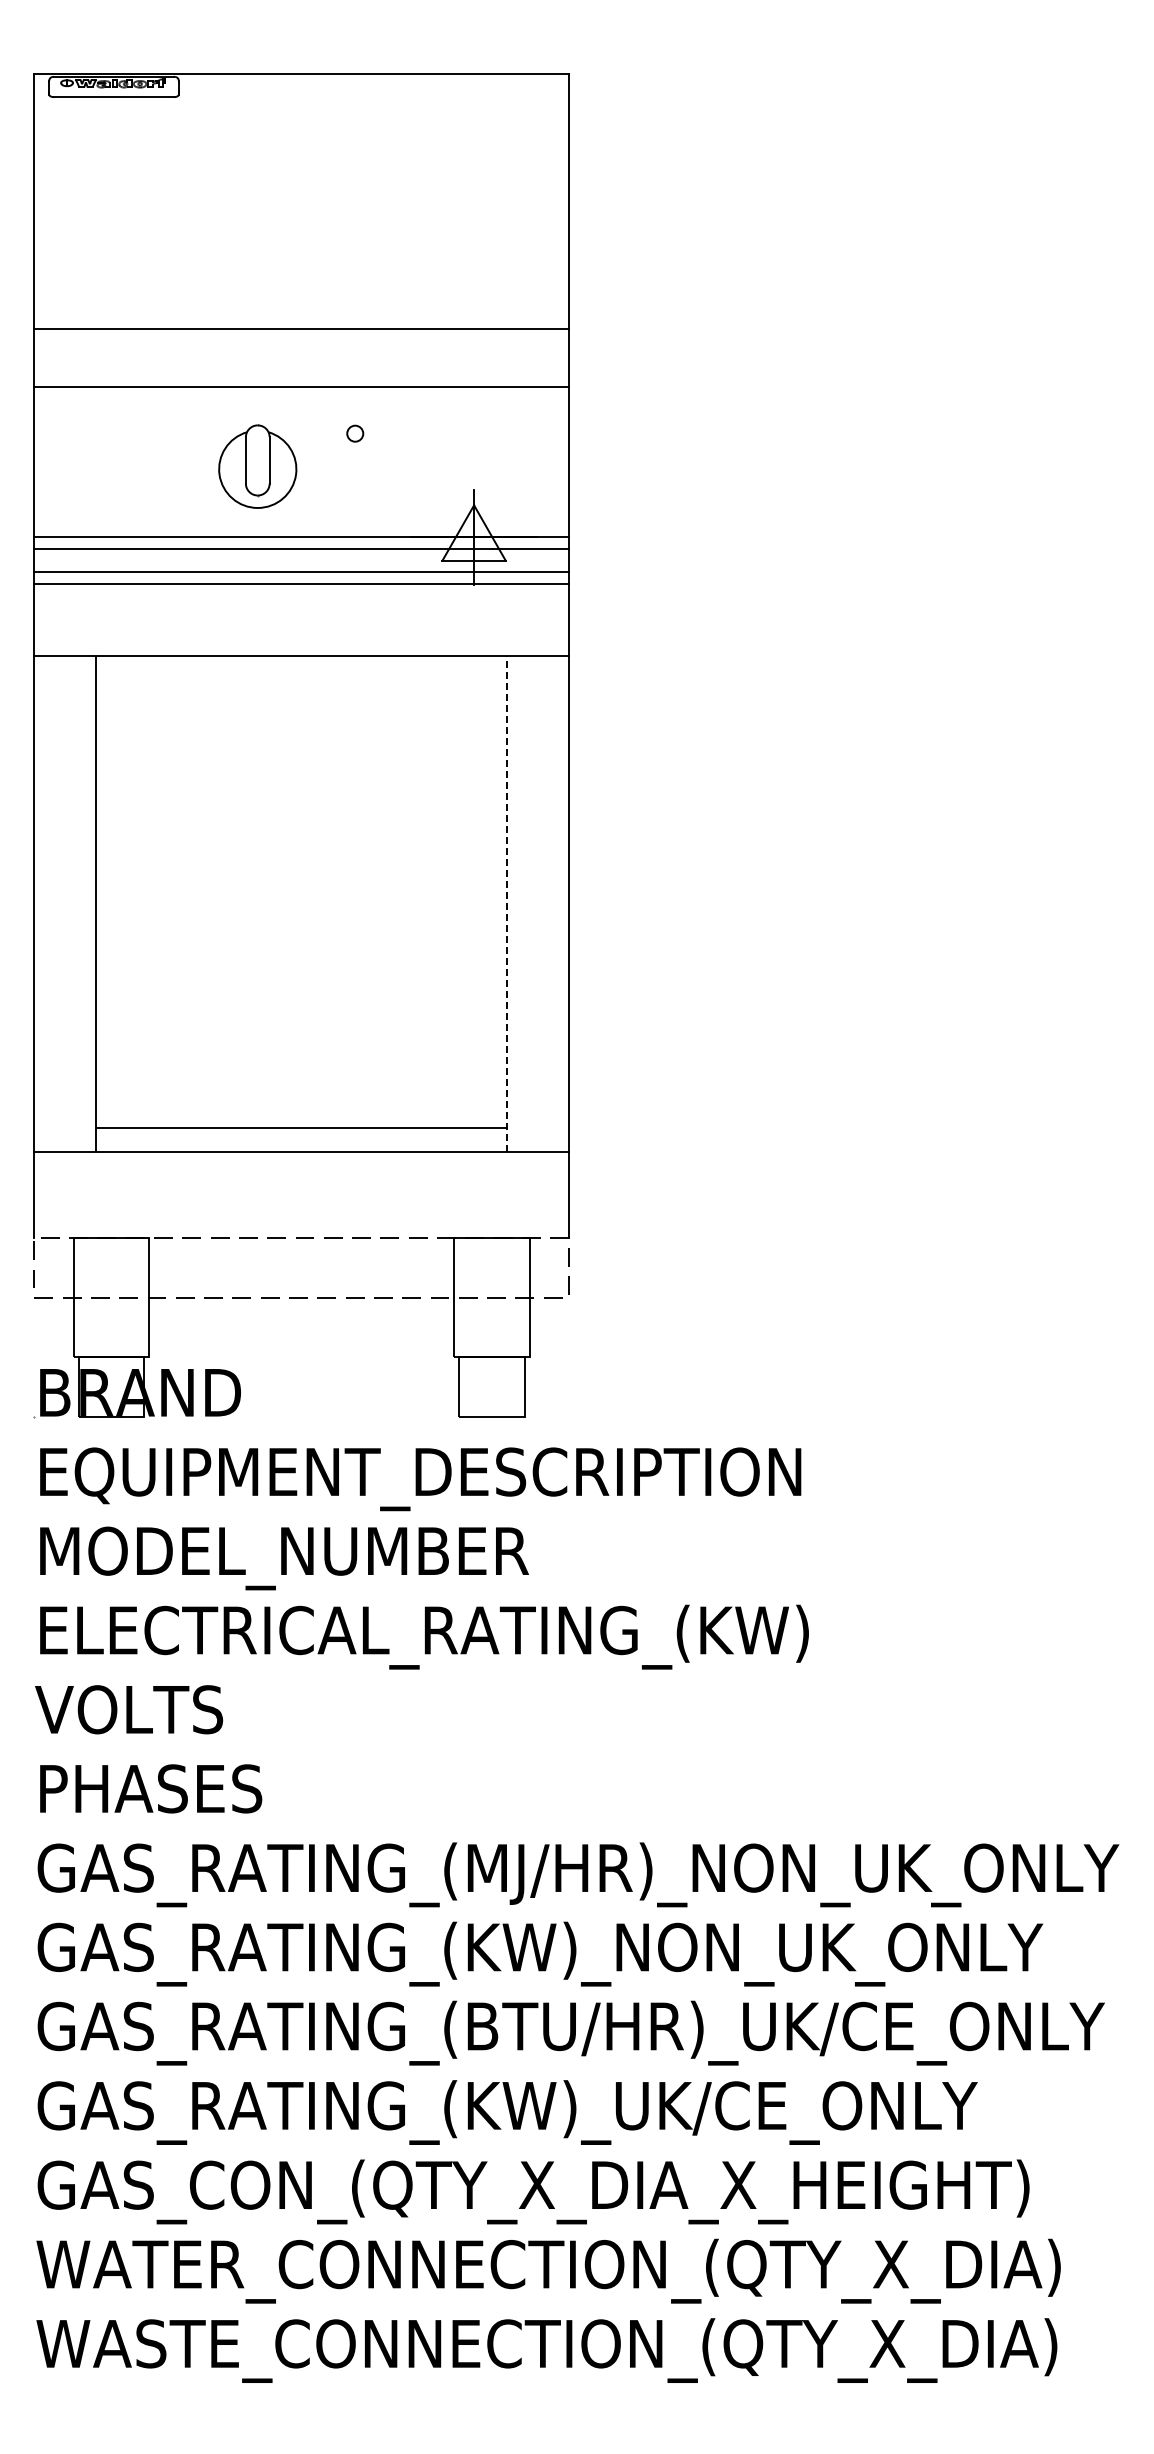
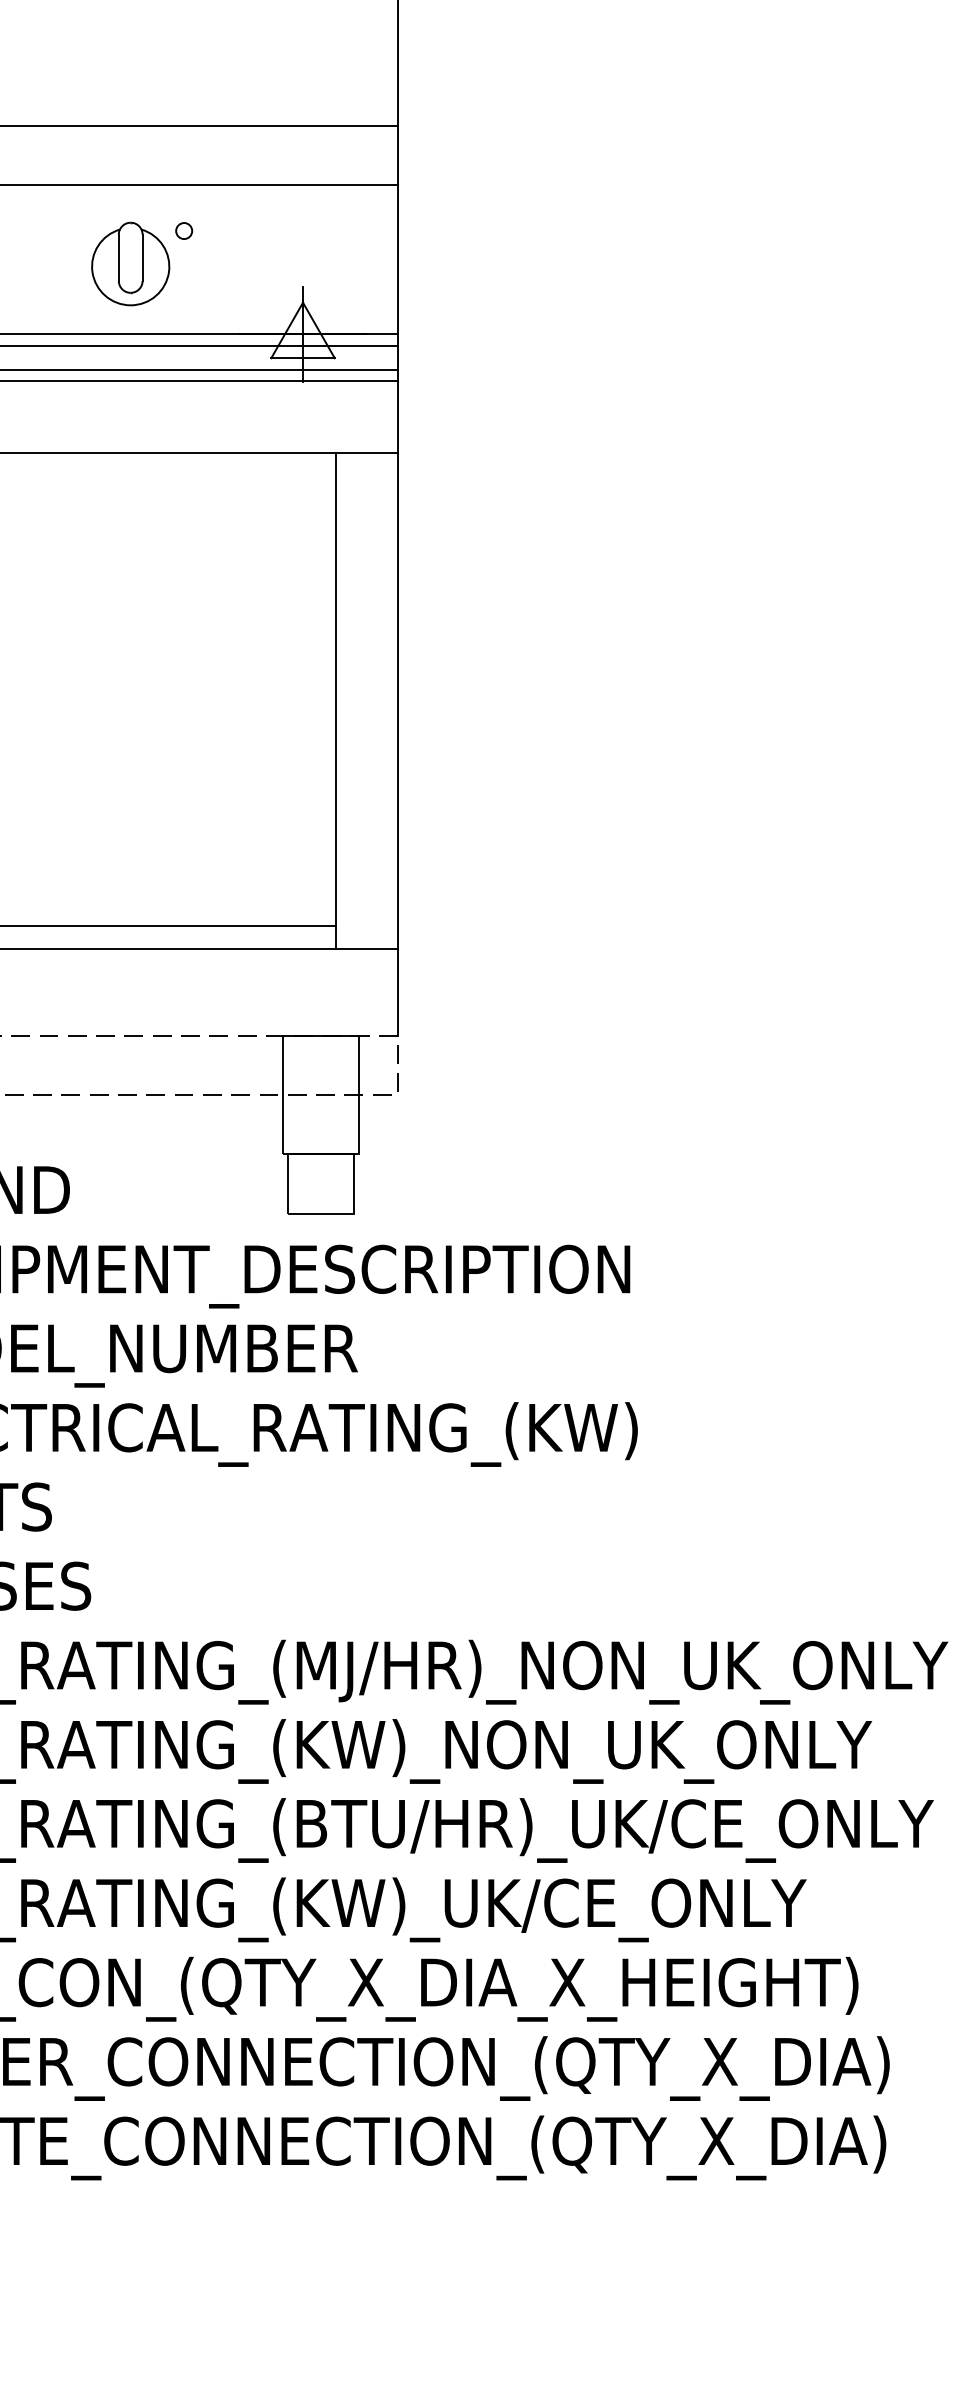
part: (257, 466) -> (130, 263), moved
line: (507, 903) -> (336, 700), dashed -> solid

